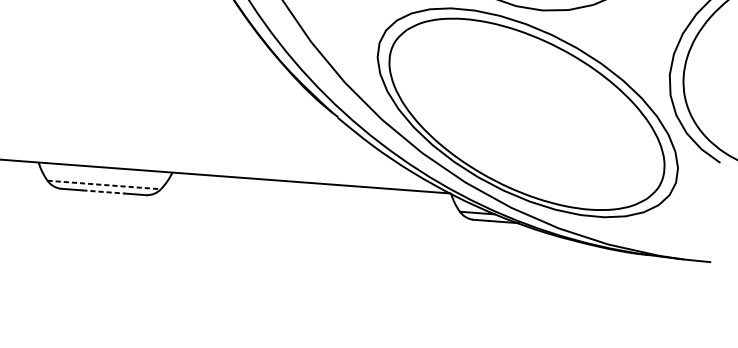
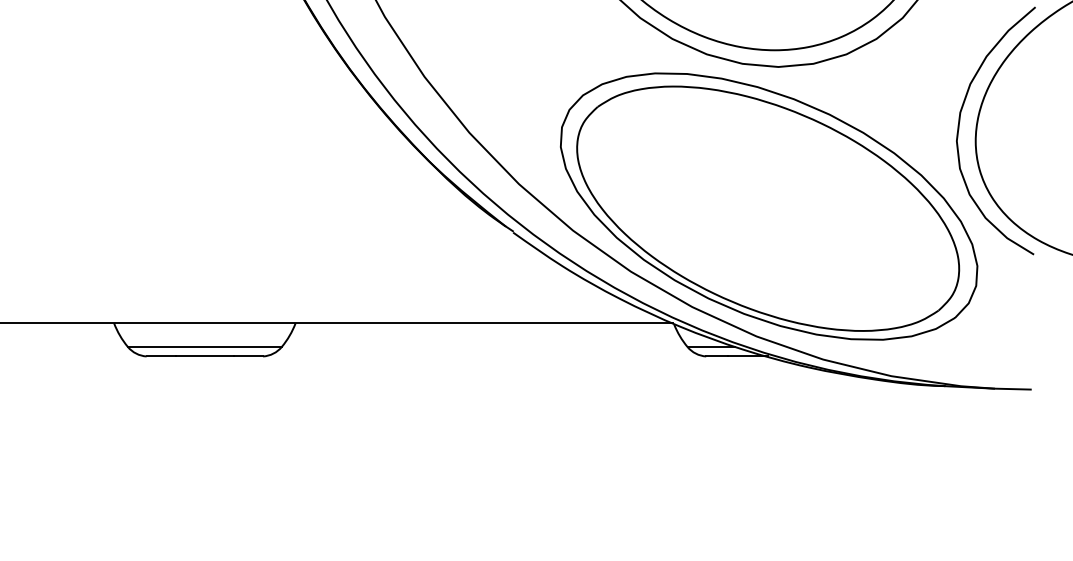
line: (104, 184) -> (204, 346), dashed -> solid
line: (104, 192) -> (205, 356), dashed -> solid

